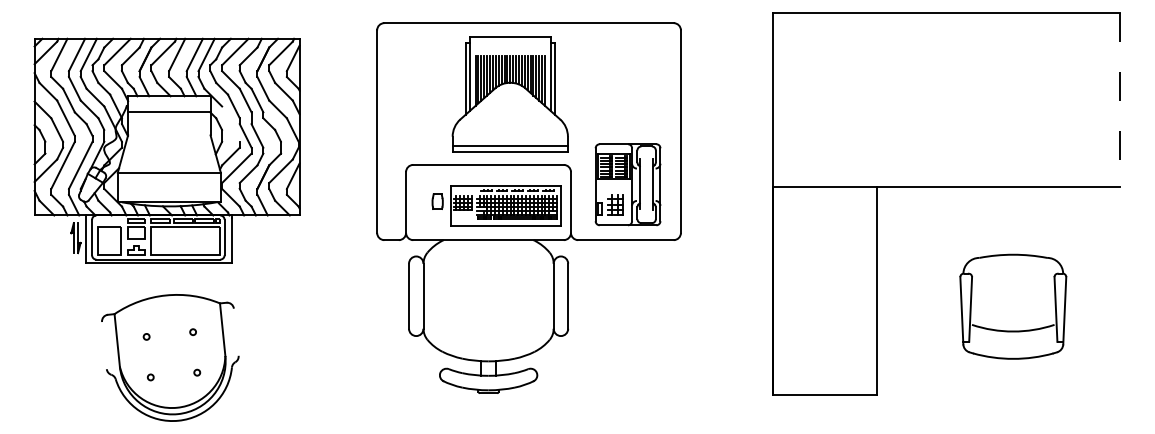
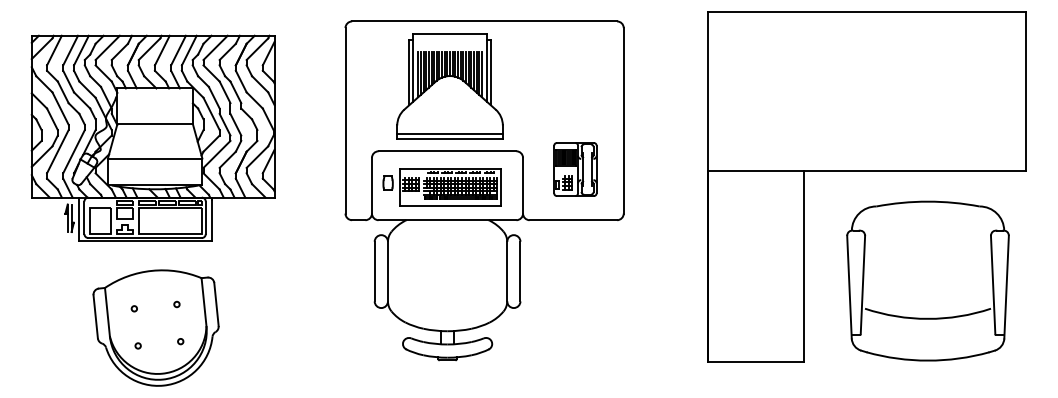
part: (509, 94) -> (449, 86), moved
line: (1120, 99) -> (1026, 91), dashed -> solid
line: (169, 112) -> (155, 124), moved
line: (230, 123) -> (211, 113), added
part: (628, 184) -> (575, 169), size x0.71
part: (496, 205) -> (441, 186), moved
part: (1013, 306) -> (928, 280), size x1.67
line: (235, 331) -> (215, 303), added
line: (104, 345) -> (95, 316), added

